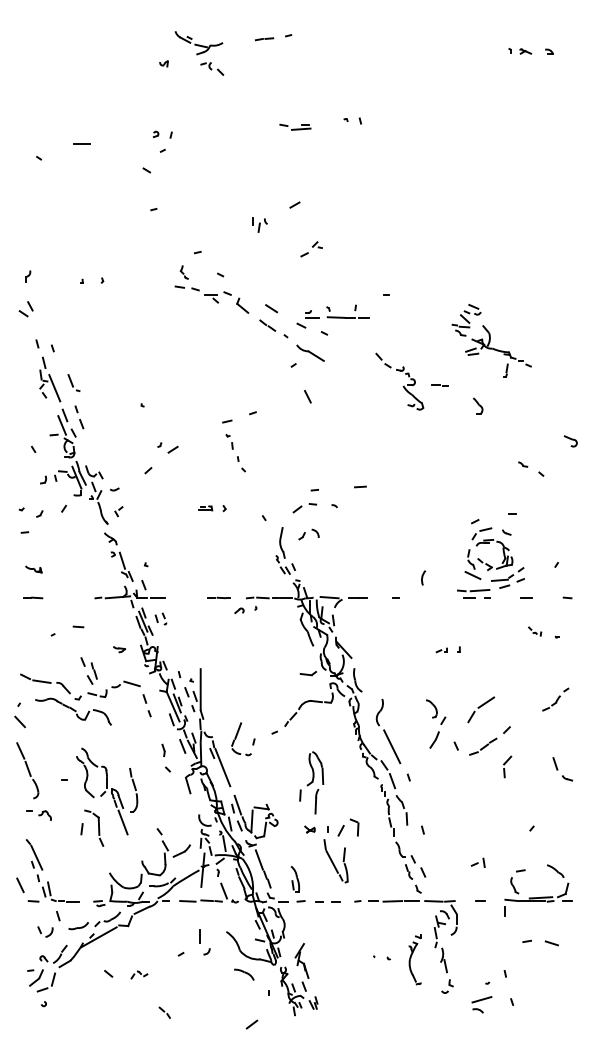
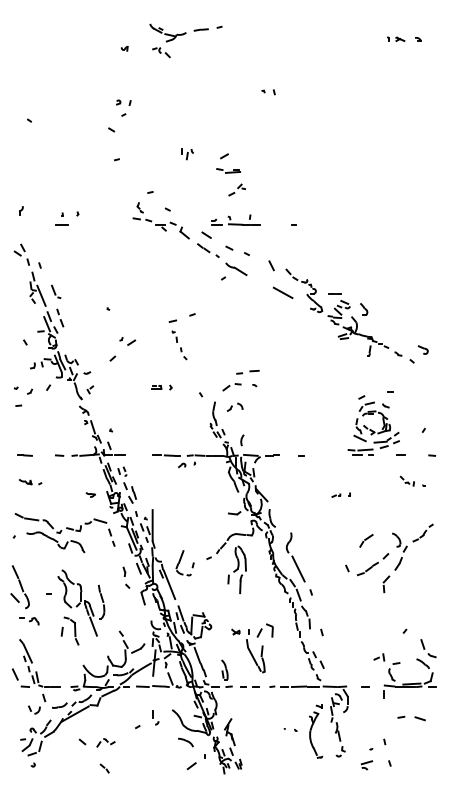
part: (198, 43) -> (167, 33), moved
part: (295, 126) -> (228, 170), moved
line: (81, 143) -> (61, 224), moved
part: (259, 224) -> (187, 153), moved
part: (25, 309) -> (19, 250), moved
part: (337, 311) -> (236, 219), moved
part: (491, 340) -> (358, 328), moved
line: (371, 384) -> (282, 293), added
line: (307, 396) -> (271, 265), moved
part: (570, 441) -> (422, 350), moved
line: (360, 486) -> (254, 370), moved
part: (33, 569) -> (25, 481), moved
arc: (423, 577) -> (242, 440), moved
part: (218, 597) -> (166, 455), size x1.67
line: (78, 626) -> (59, 455), moved
part: (534, 631) -> (406, 481), size x1.43
part: (88, 670) -> (129, 492), moved
part: (481, 709) -> (366, 540), size x0.62
line: (19, 721) -> (14, 597), moved
part: (436, 723) -> (400, 551), moved
part: (562, 769) -> (428, 648), moved
part: (311, 782) -> (237, 569), moved
part: (477, 862) -> (378, 657), moved
part: (204, 942) -> (155, 718), size x0.71
part: (414, 959) -> (315, 731), size x1.43
part: (139, 974) -> (106, 742), size x1.43
part: (481, 1004) -> (366, 765), size x0.71
line: (164, 1012) -> (104, 768), moved
line: (251, 1024) -> (191, 766), moved

